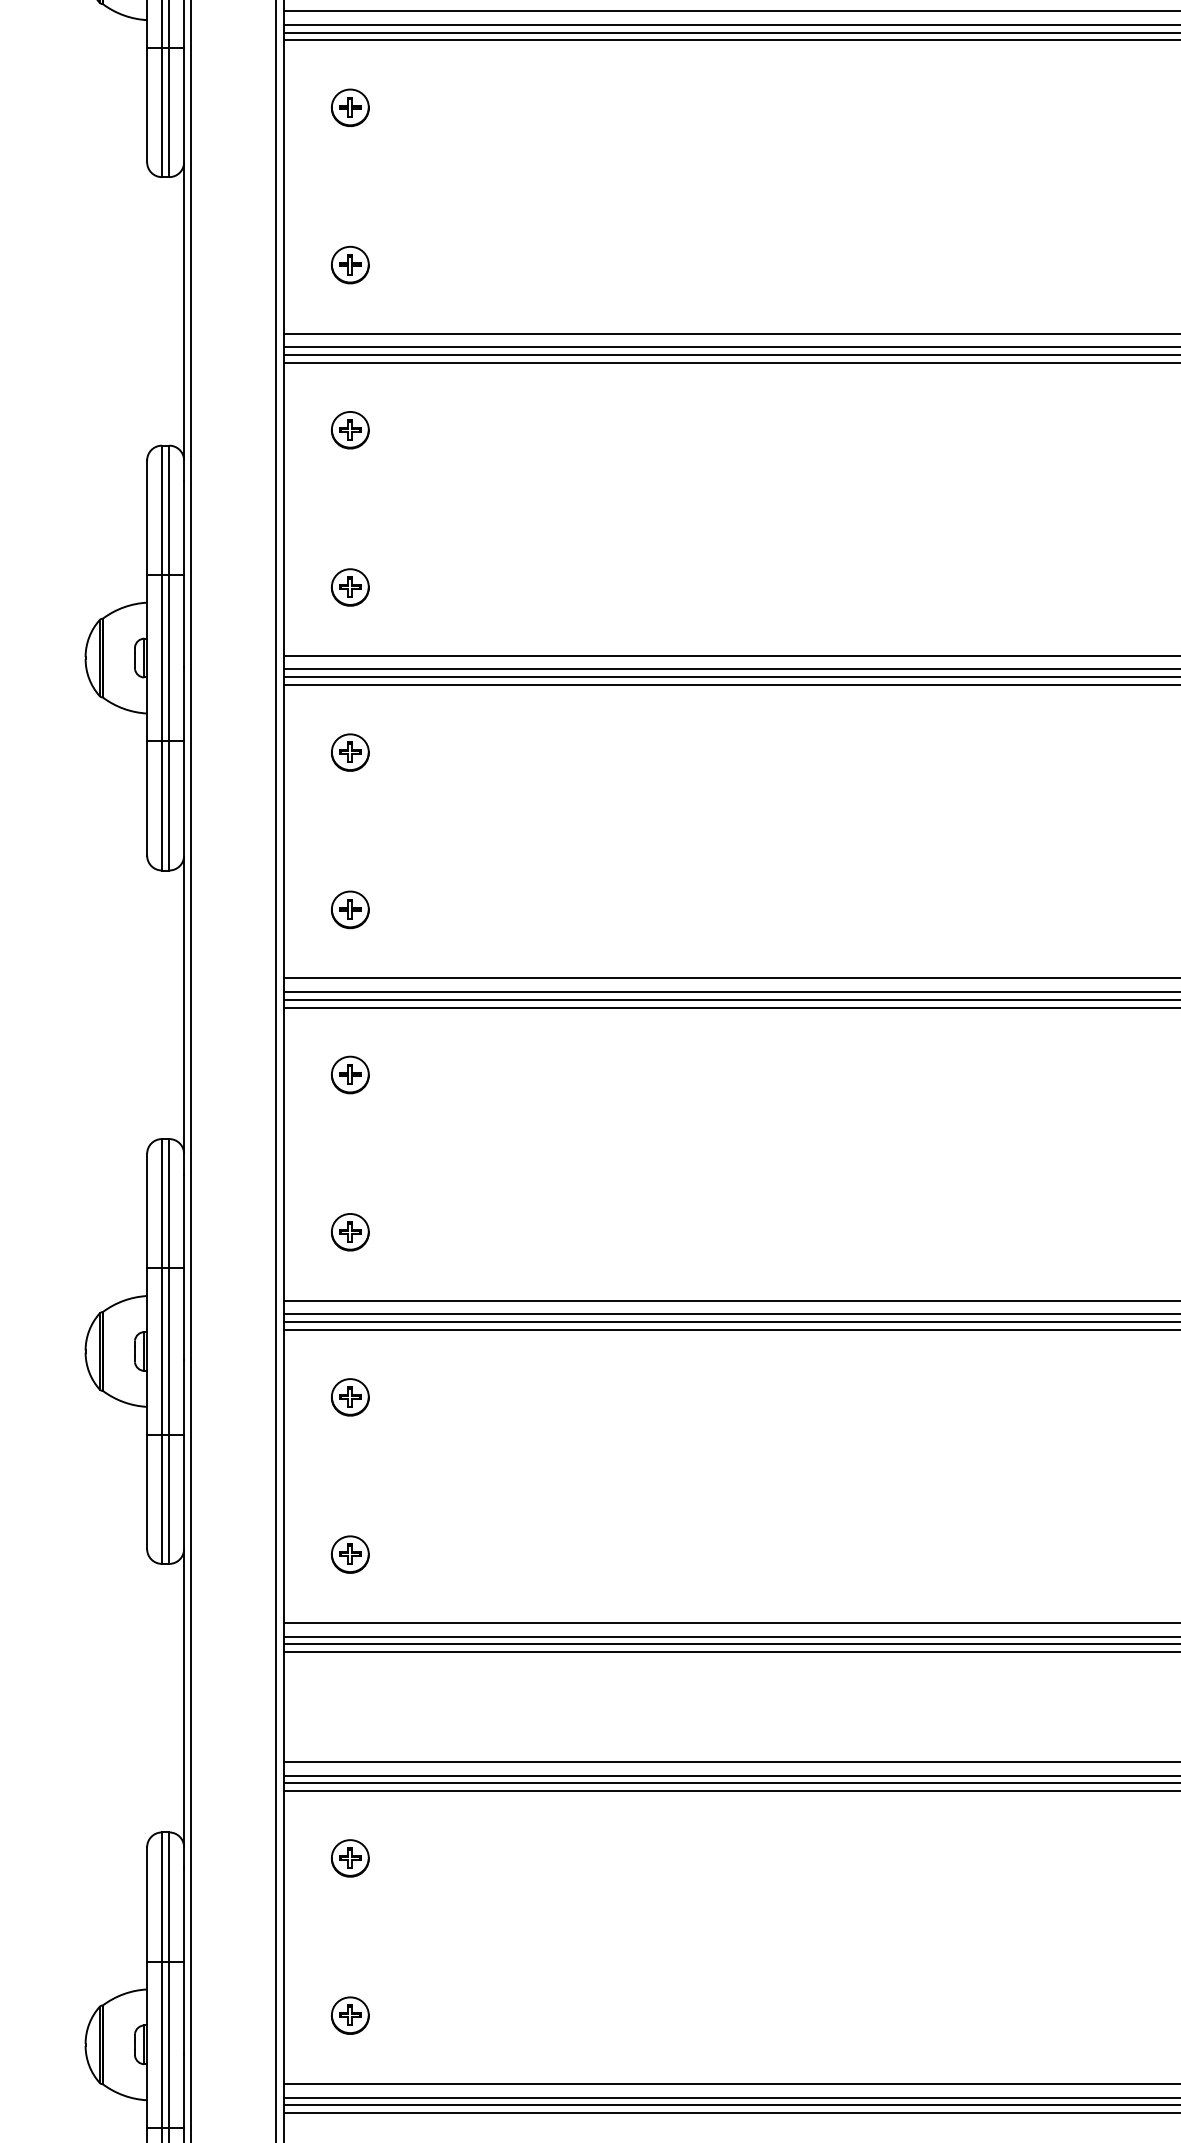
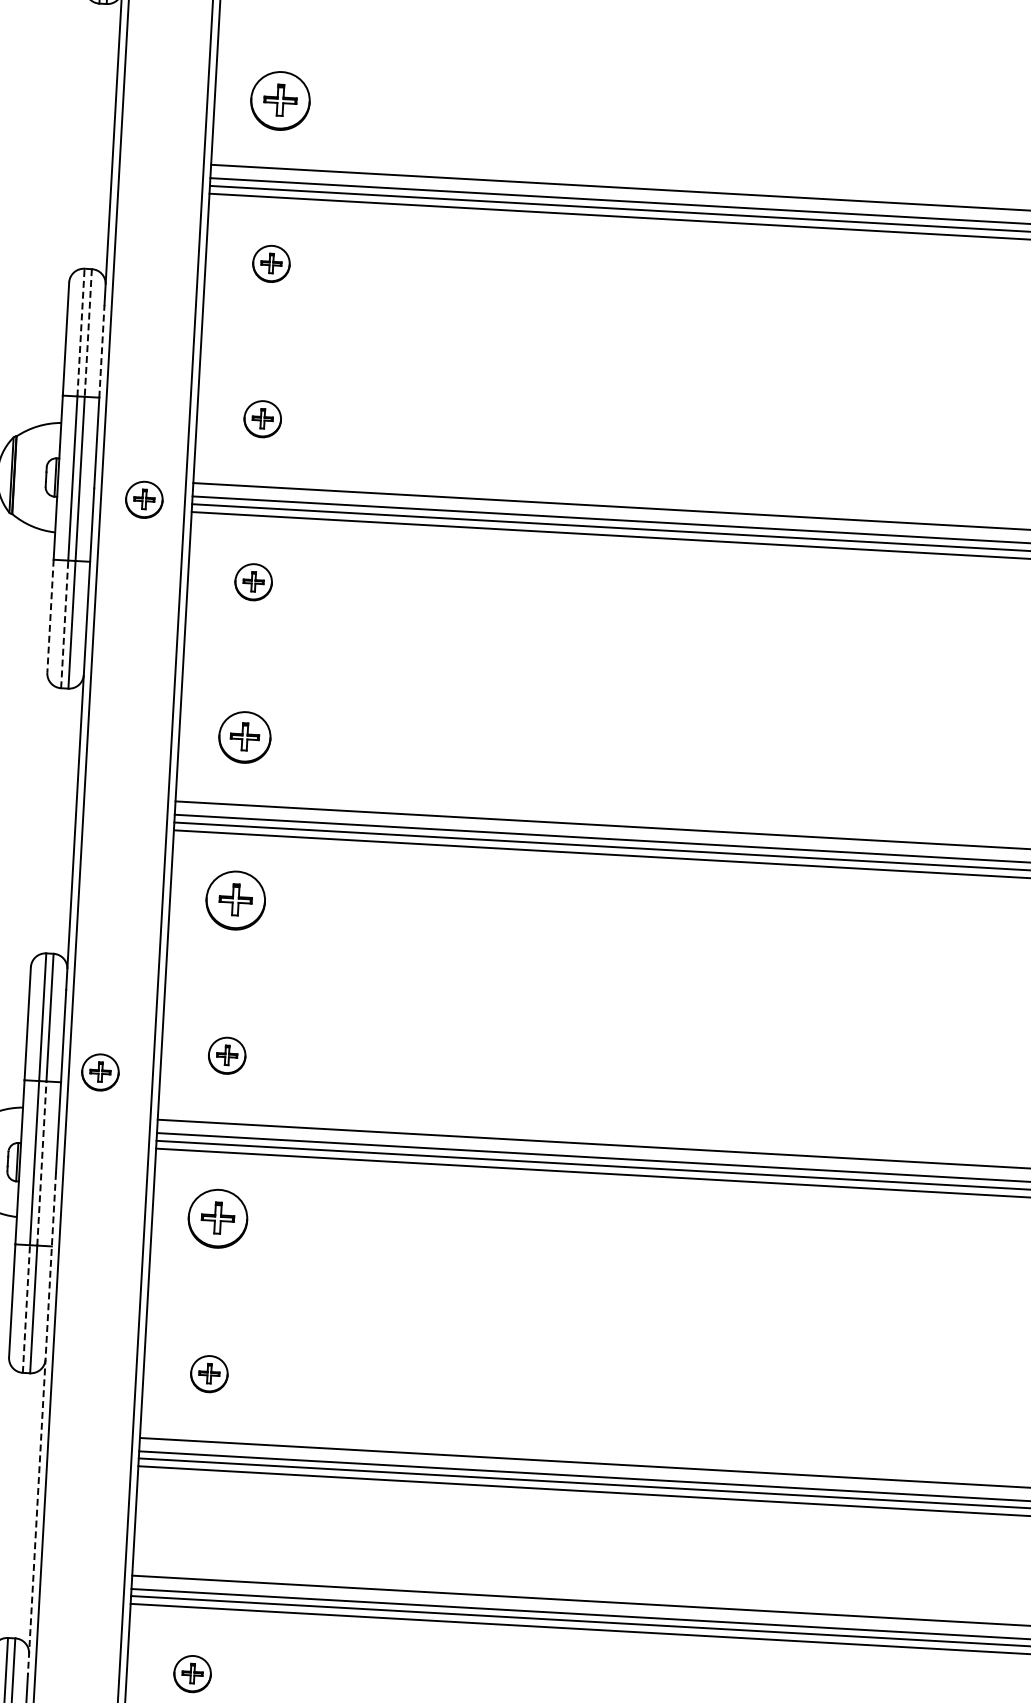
part: (350, 264) -> (280, 100), size x1.6
line: (161, 510) -> (80, 332), solid -> dashed
line: (169, 510) -> (88, 333), solid -> dashed
line: (184, 528) -> (102, 351), solid -> dashed
part: (235, 675) -> (144, 499), added
line: (147, 798) -> (50, 616), solid -> dashed
line: (161, 805) -> (64, 624), solid -> dashed
part: (350, 909) -> (245, 737), size x1.4
part: (350, 1074) -> (236, 900), size x1.6
part: (223, 1256) -> (100, 1072), added
line: (169, 1350) -> (42, 1162), solid -> dashed
part: (350, 1397) -> (218, 1218), size x1.6
line: (161, 1499) -> (25, 1309), solid -> dashed
line: (184, 1614) -> (42, 1424), solid -> dashed

